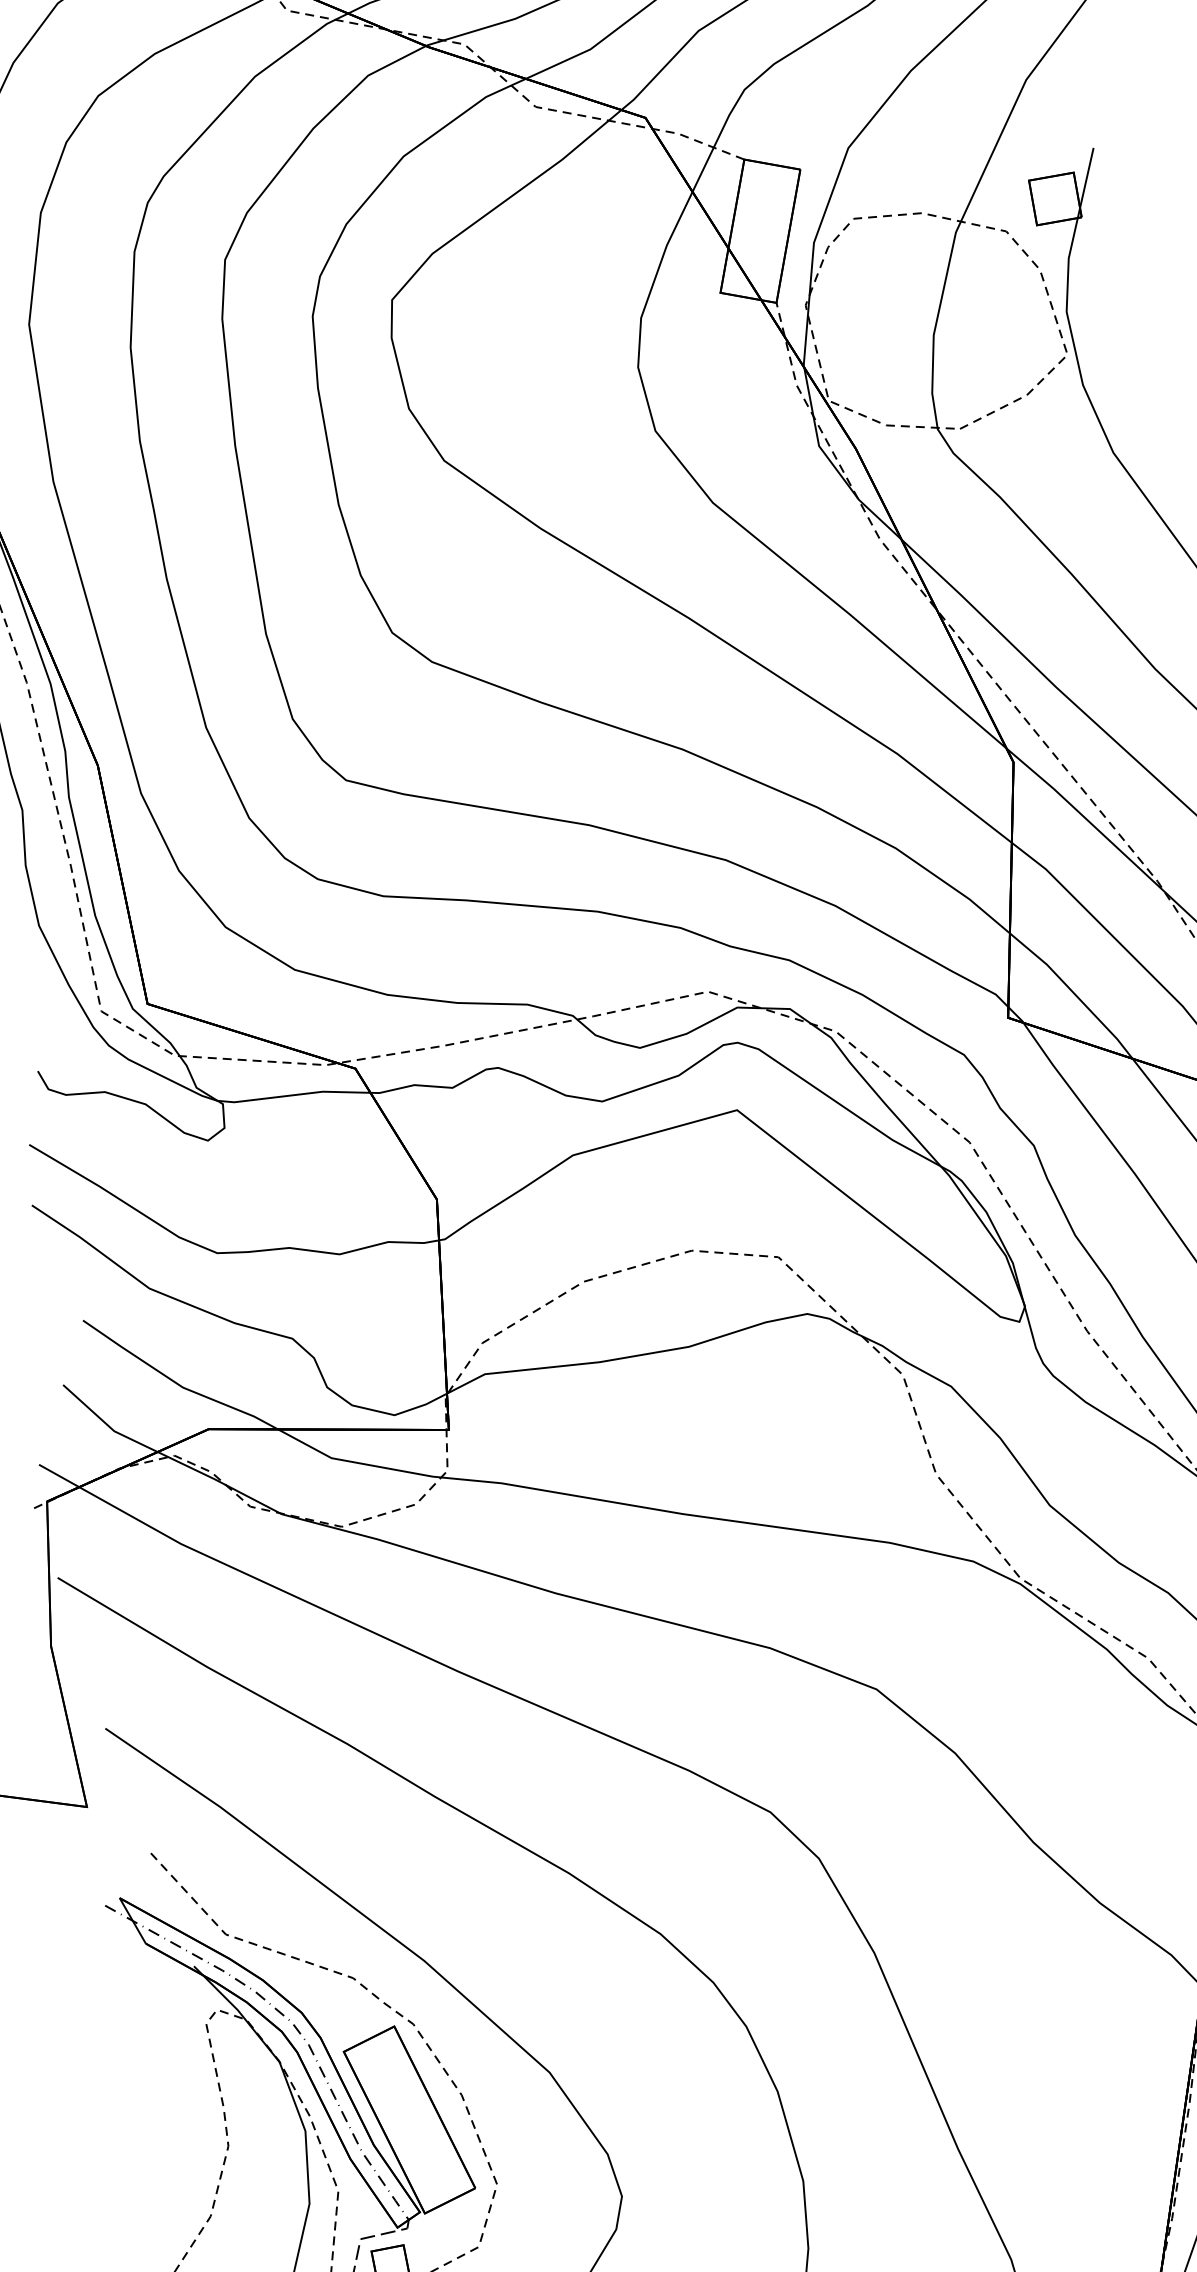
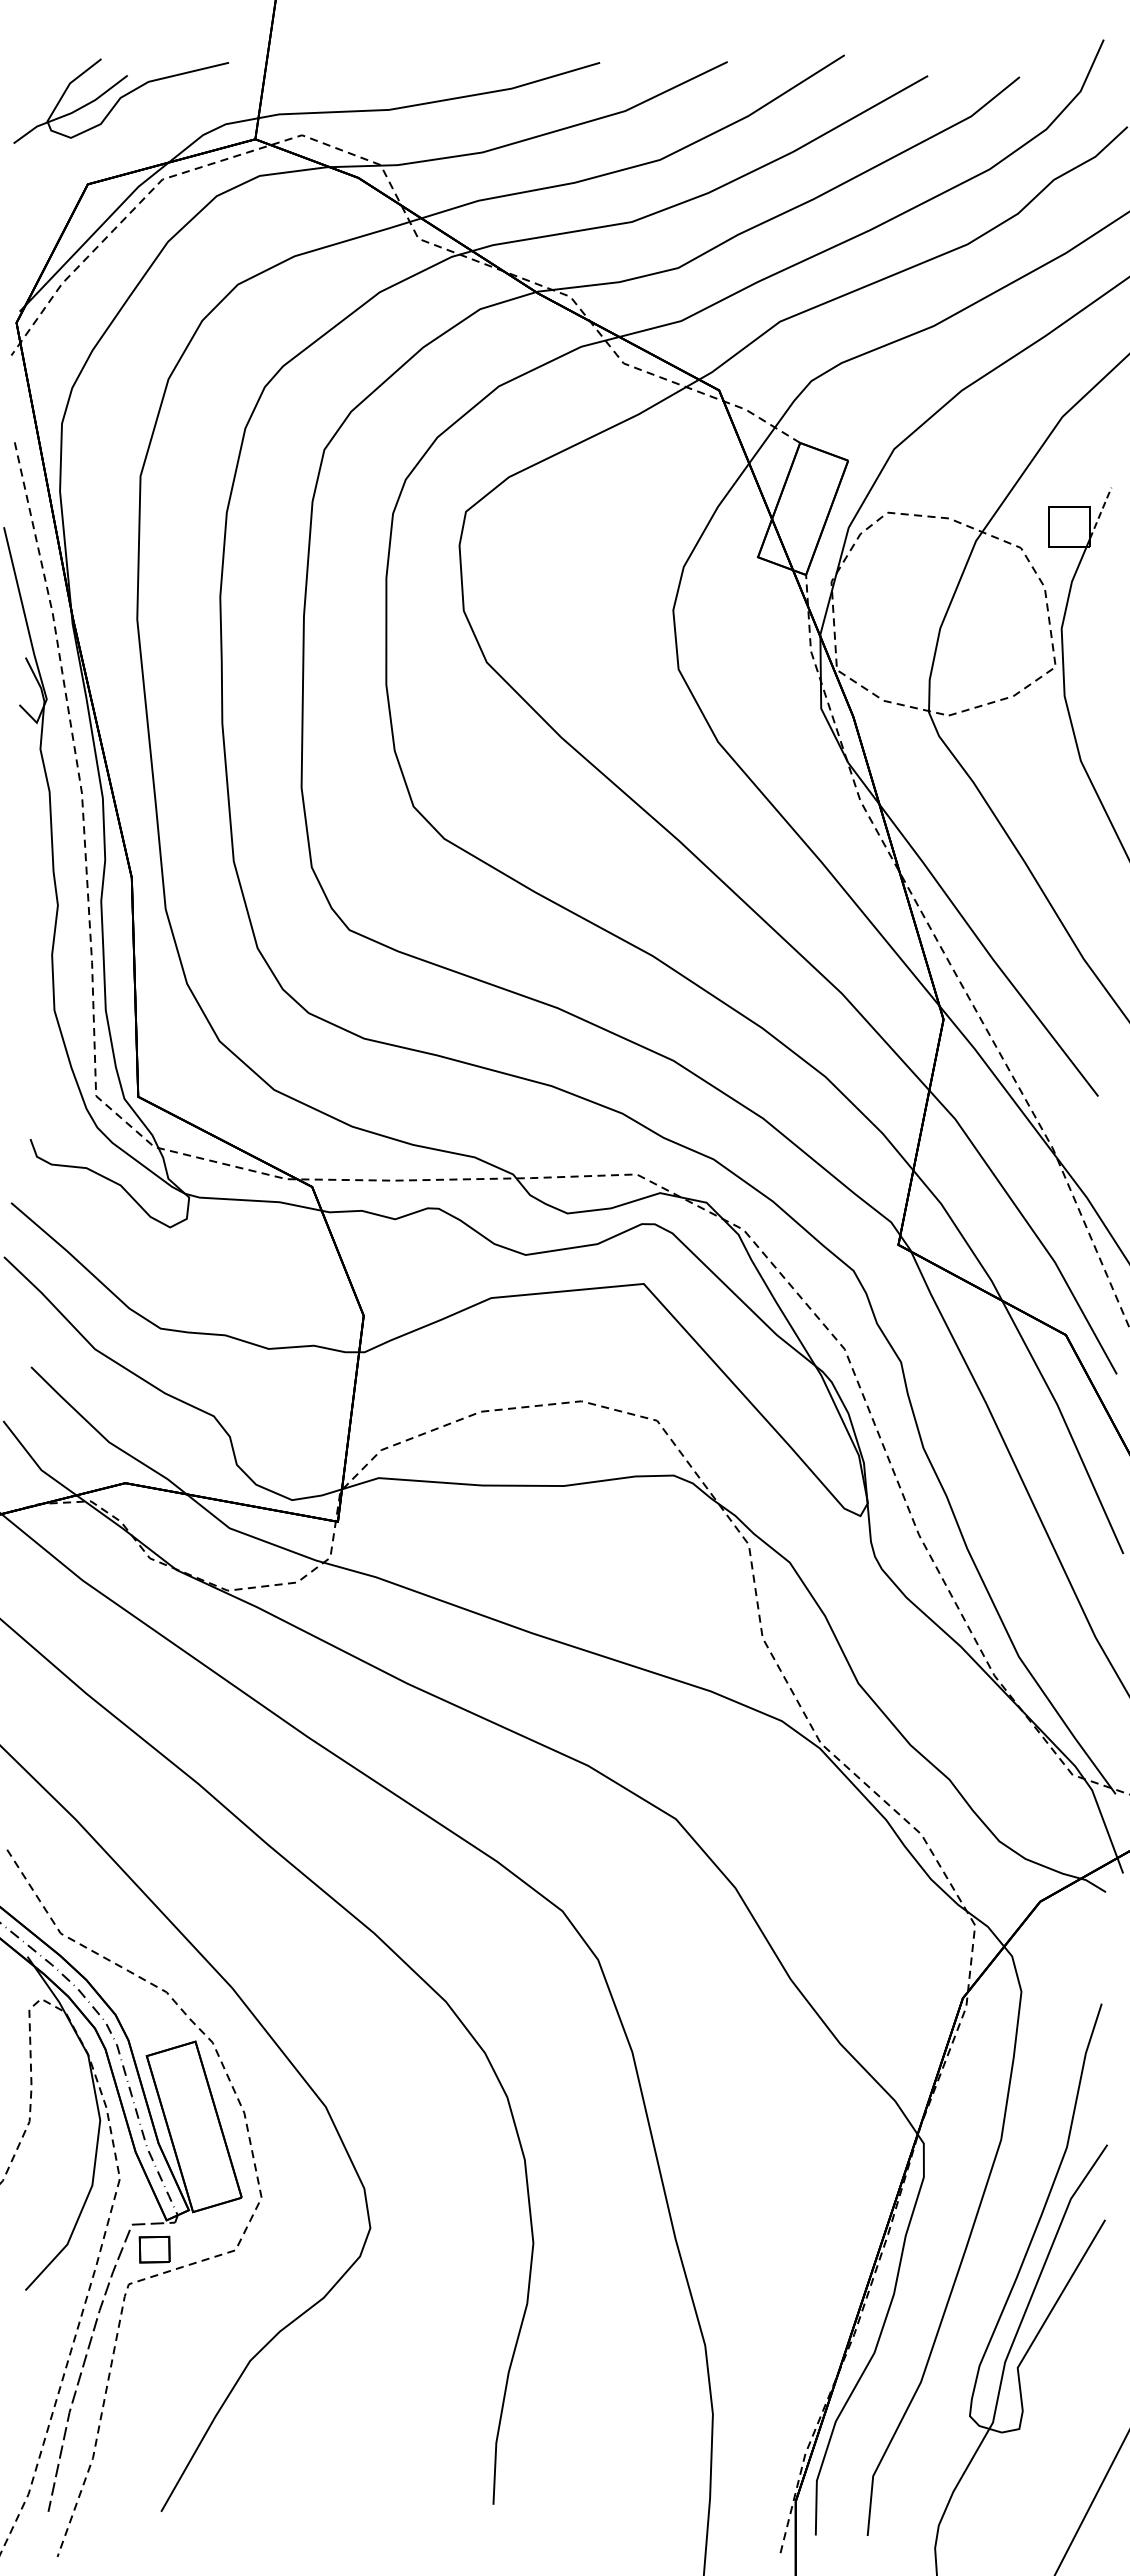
line: (1086, 178) -> (1100, 513), solid -> dashed

